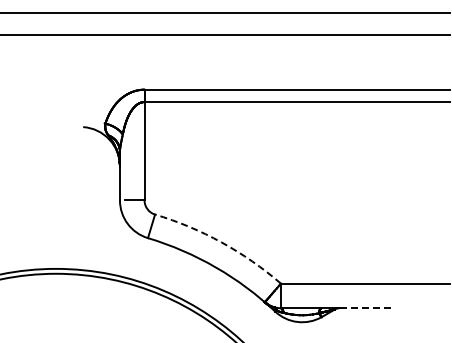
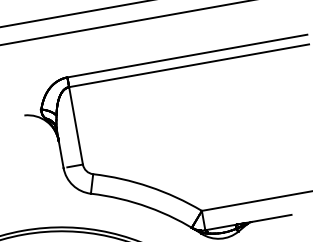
arc: (221, 242) -> (149, 186), dashed -> solid
line: (364, 308) -> (271, 218), dashed -> solid

